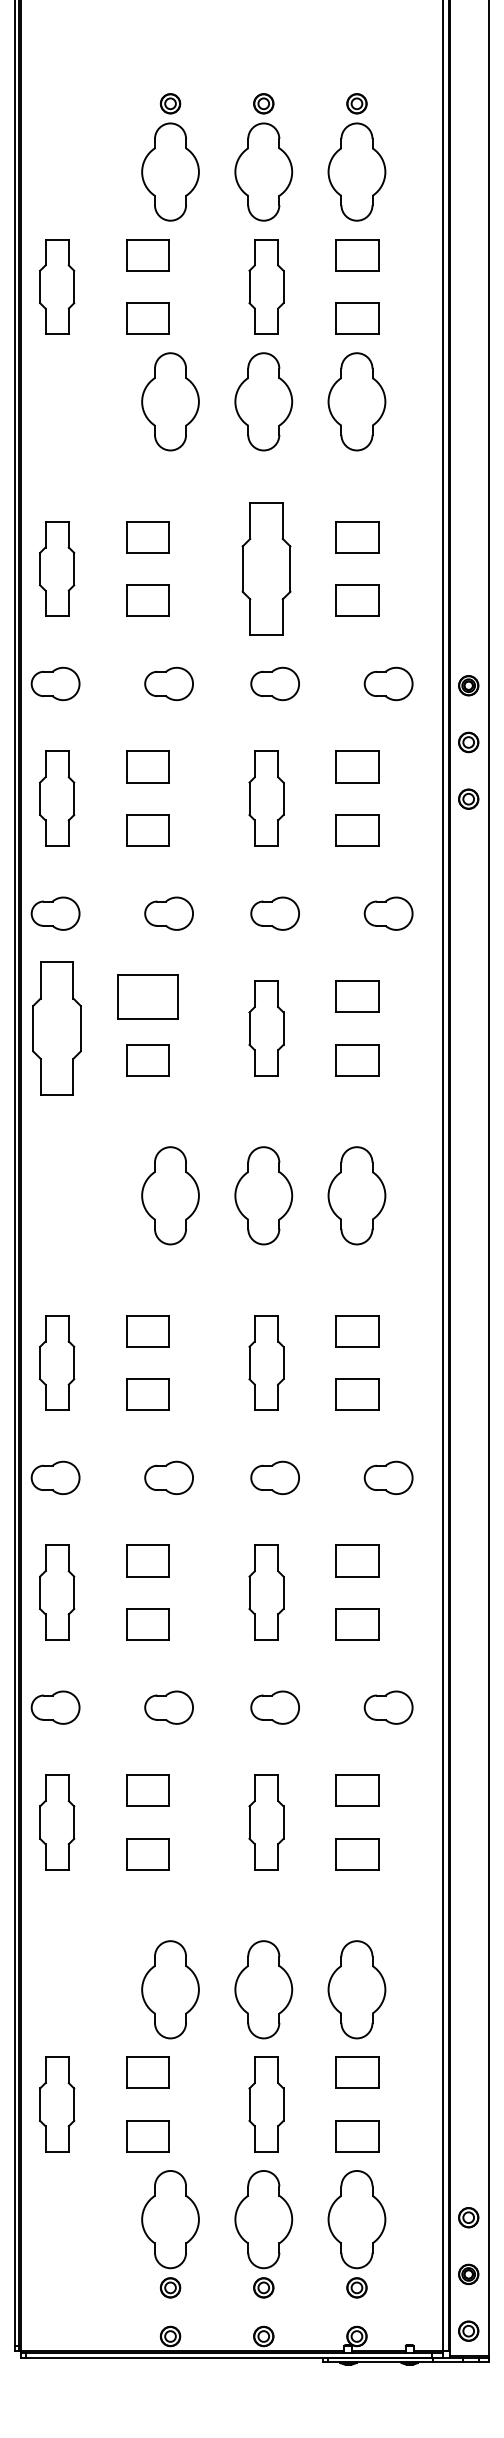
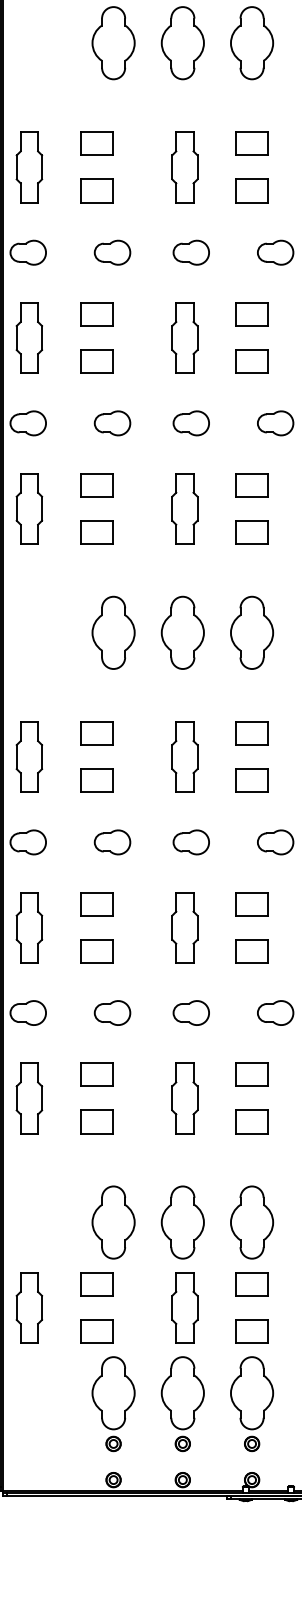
part: (266, 568) -> (184, 166), size x0.71
part: (147, 996) -> (96, 484), size x0.71
part: (57, 1028) -> (29, 508), size x0.71

